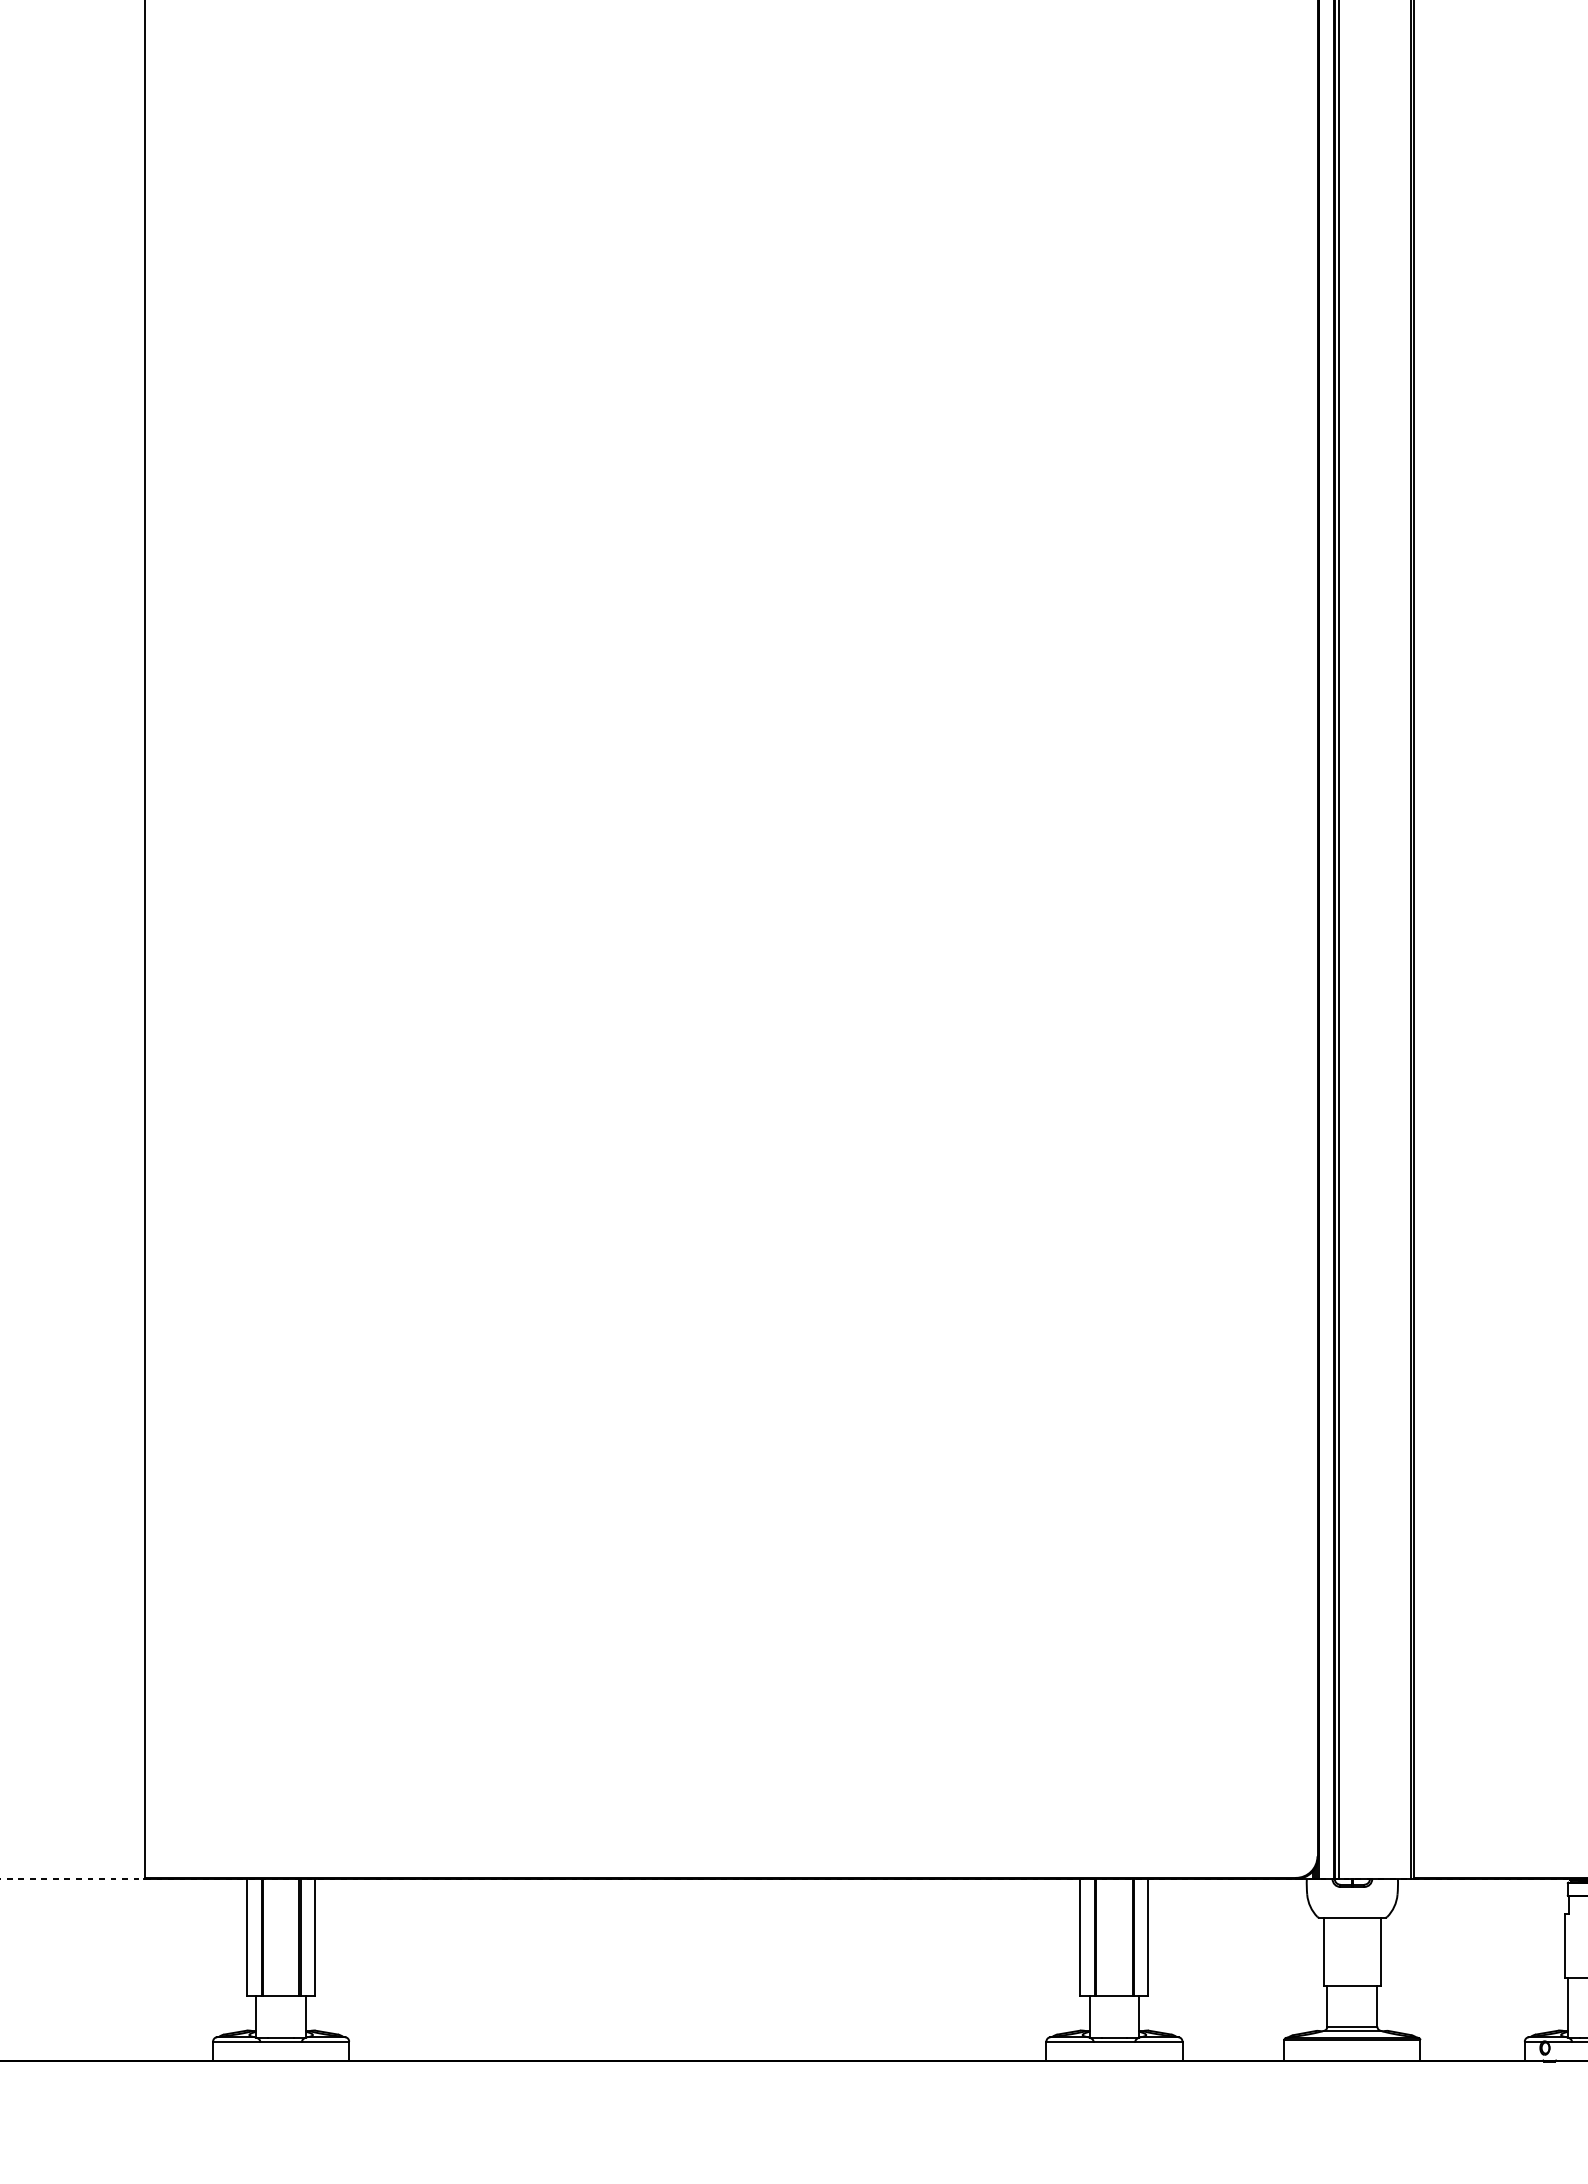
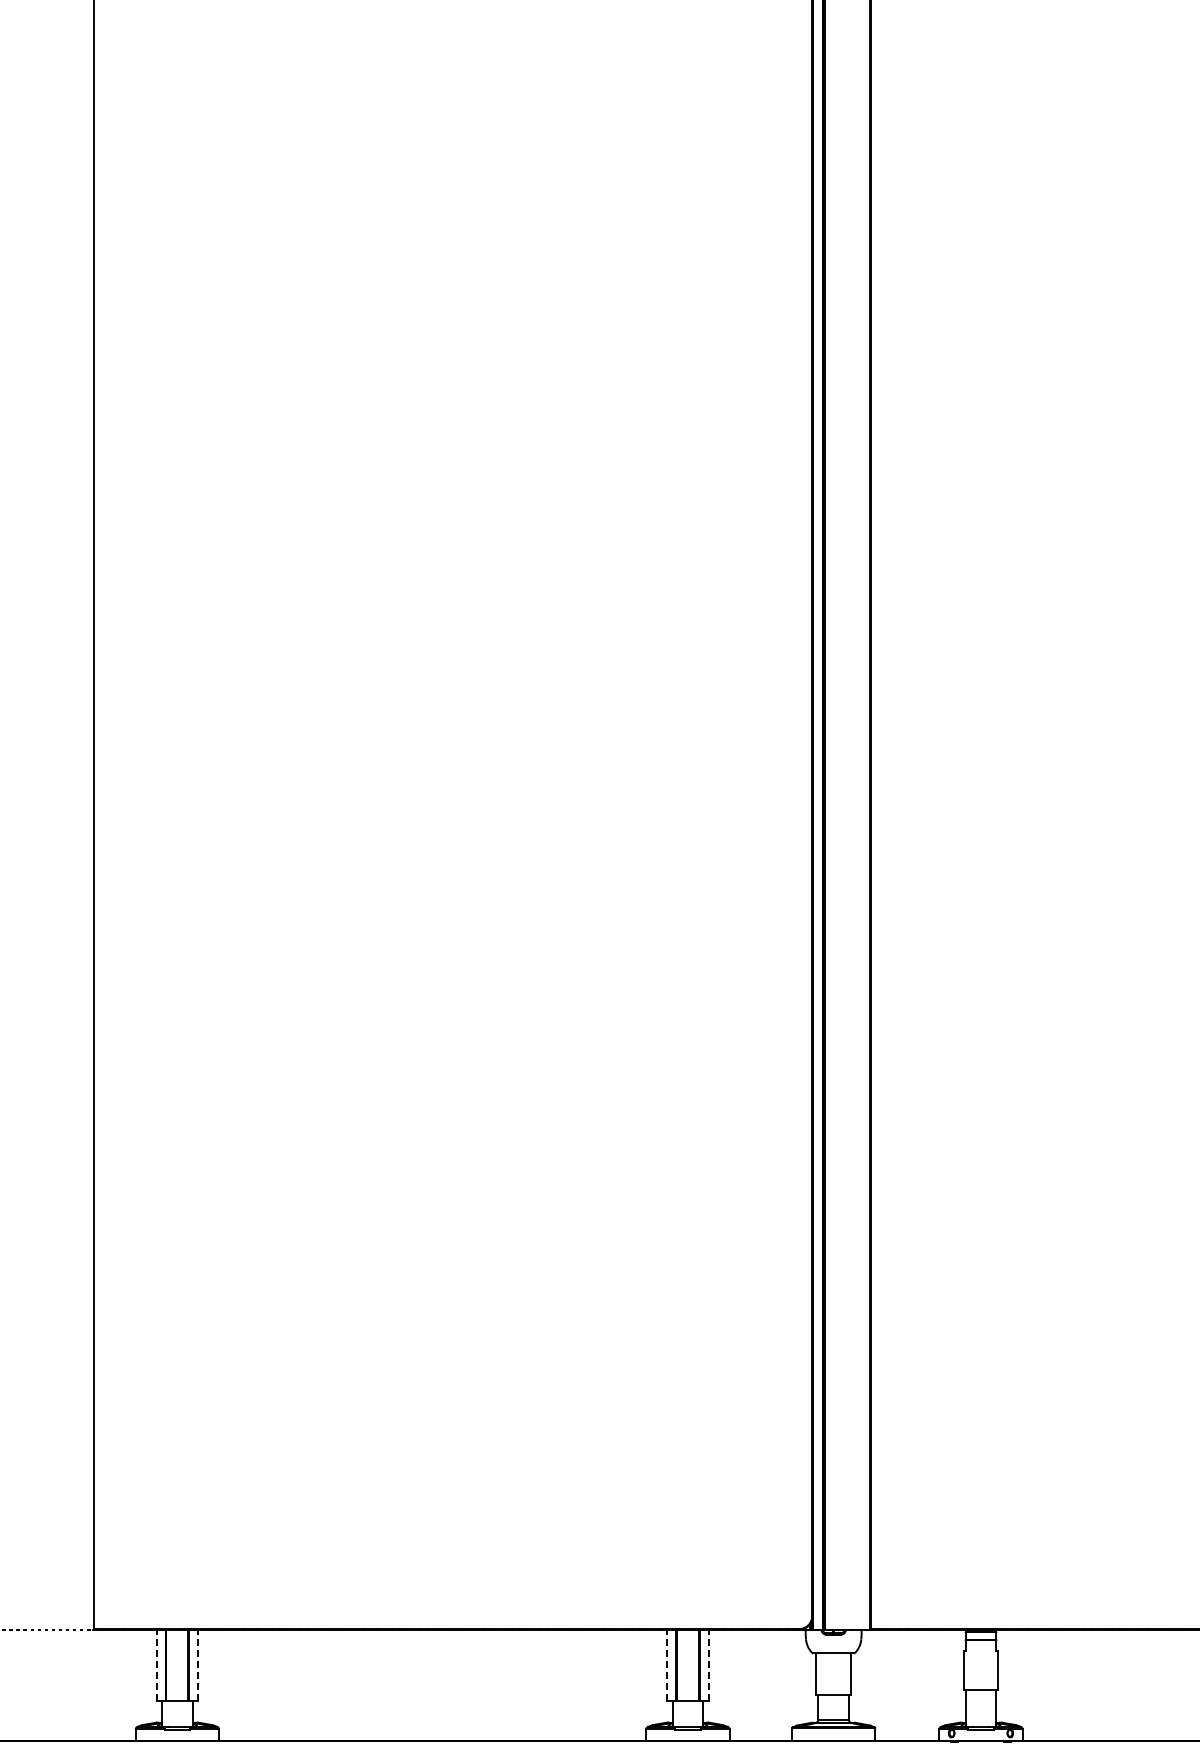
line: (247, 1937) -> (156, 1665), solid -> dashed
line: (315, 1937) -> (198, 1665), solid -> dashed
line: (1081, 1937) -> (667, 1665), solid -> dashed
line: (1148, 1937) -> (708, 1665), solid -> dashed

